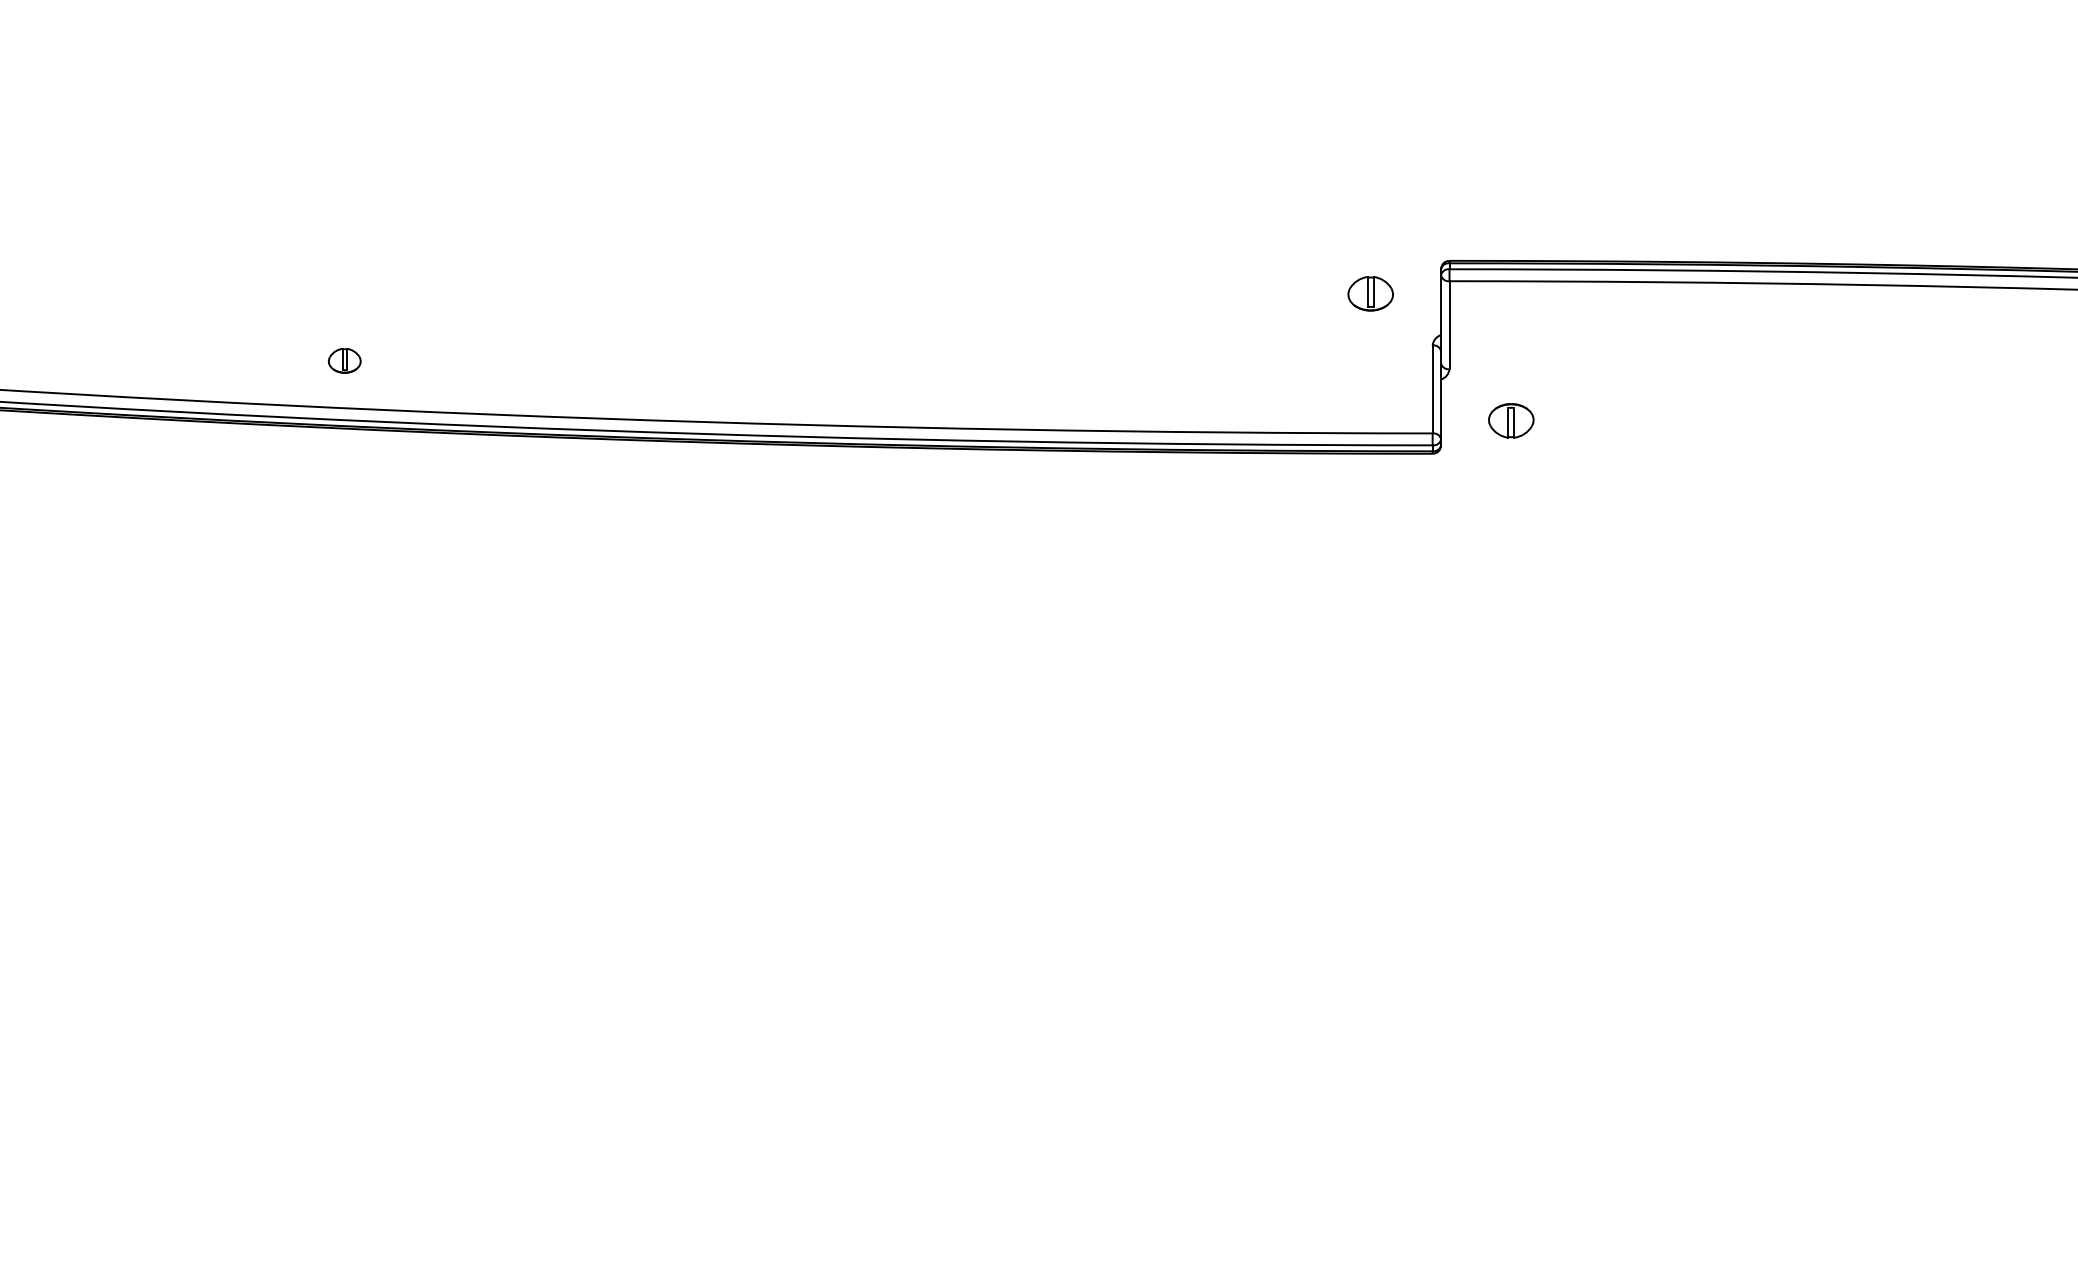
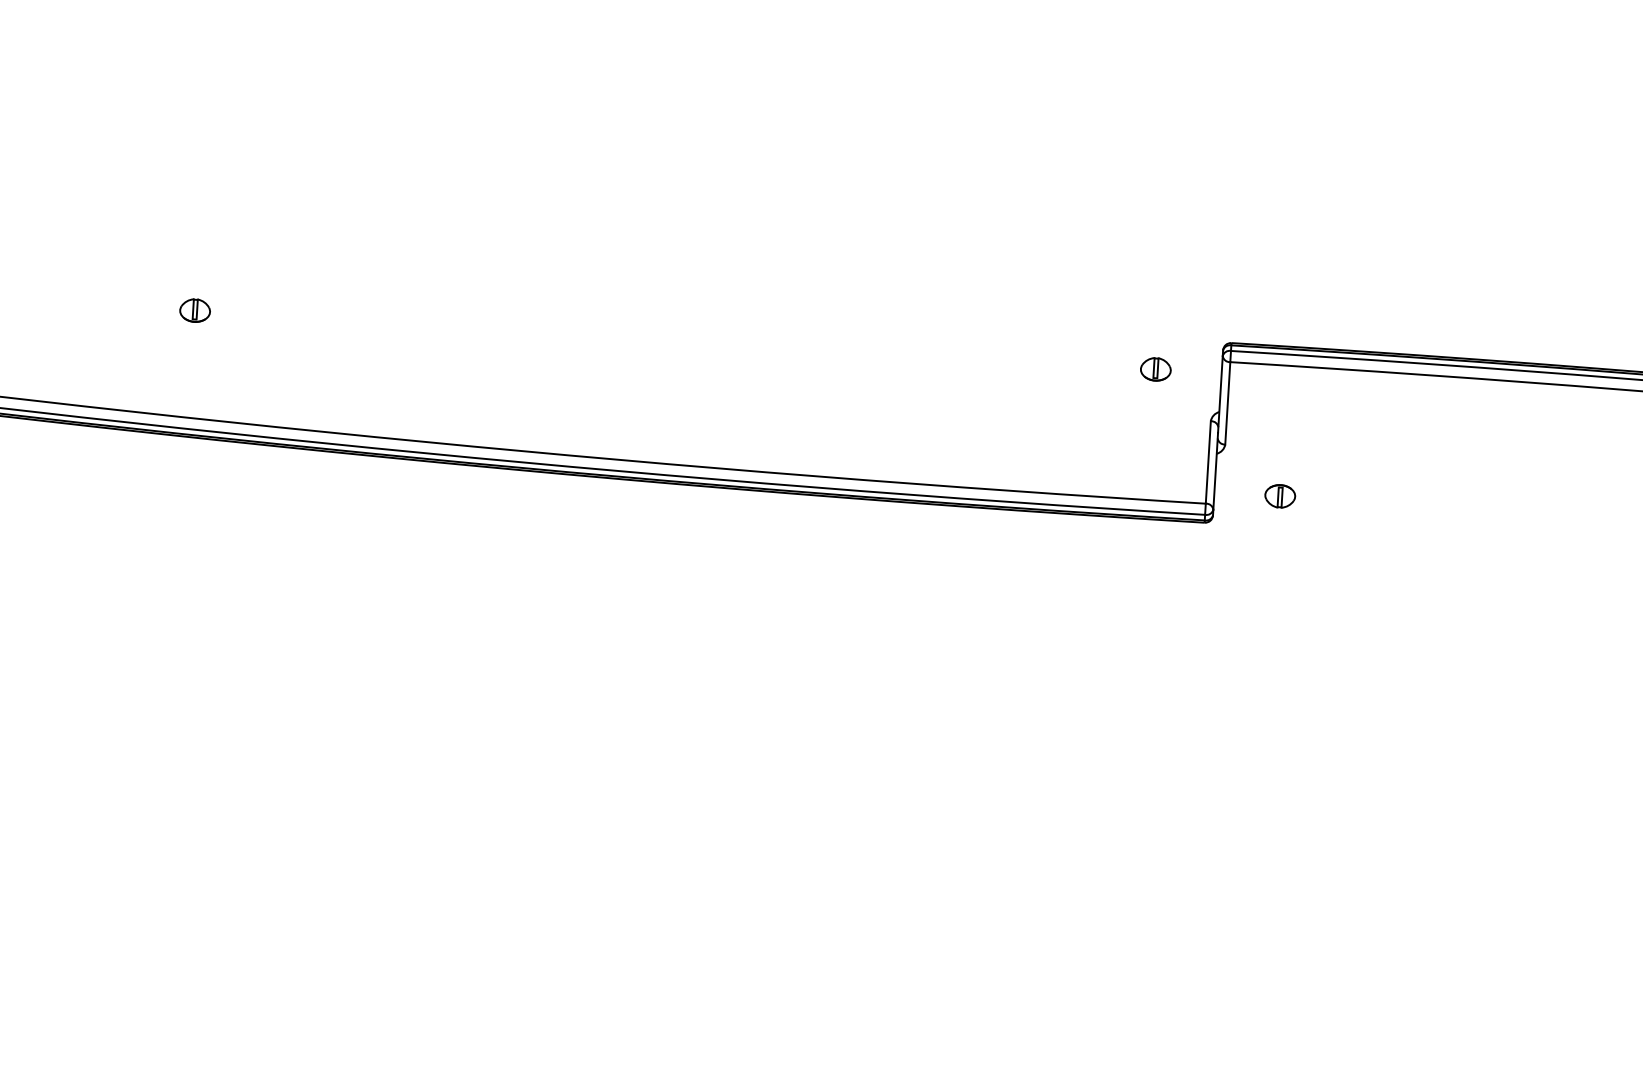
part: (1370, 293) -> (1155, 369), size x0.71
part: (344, 360) -> (194, 310), moved
part: (1511, 420) -> (1280, 496), size x0.71

